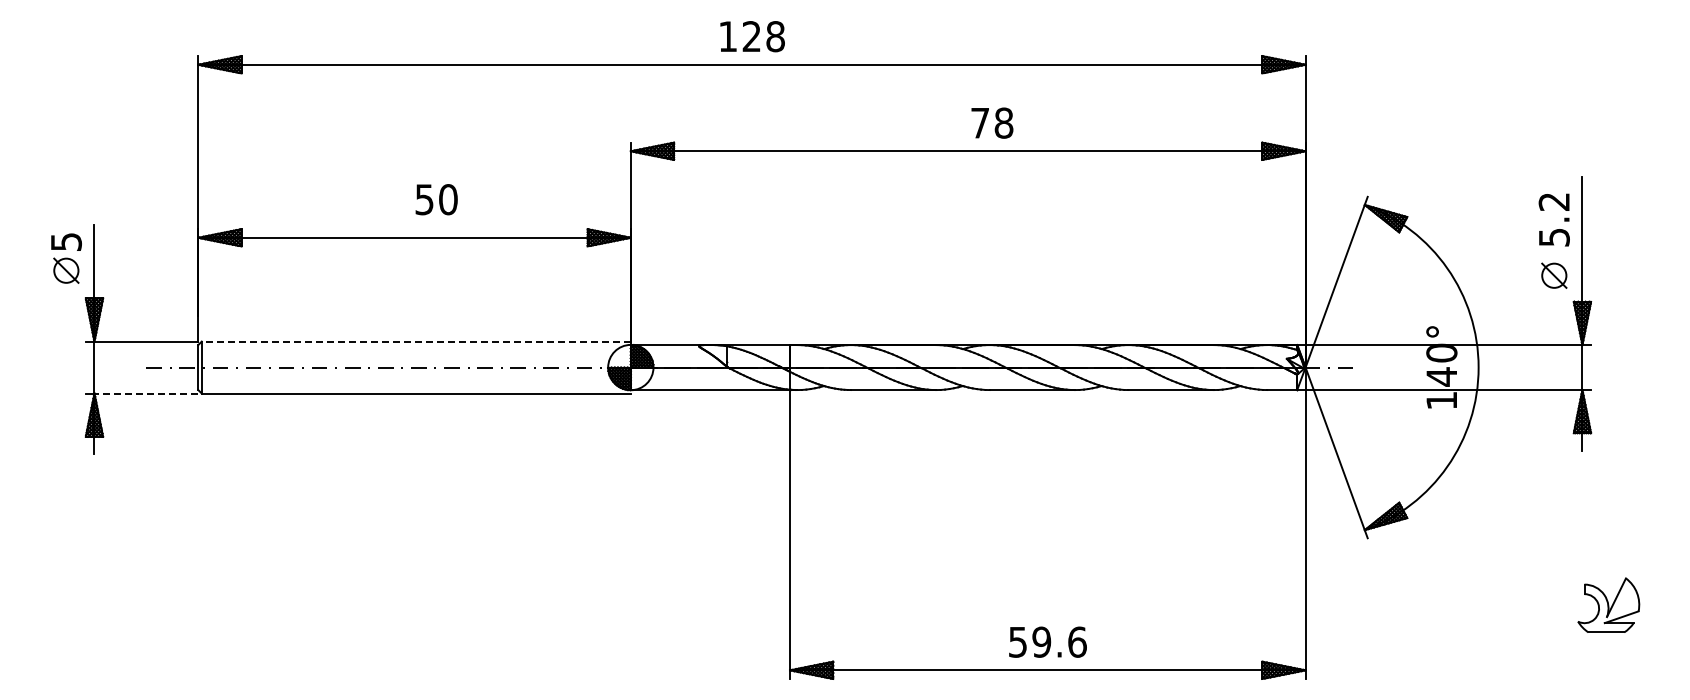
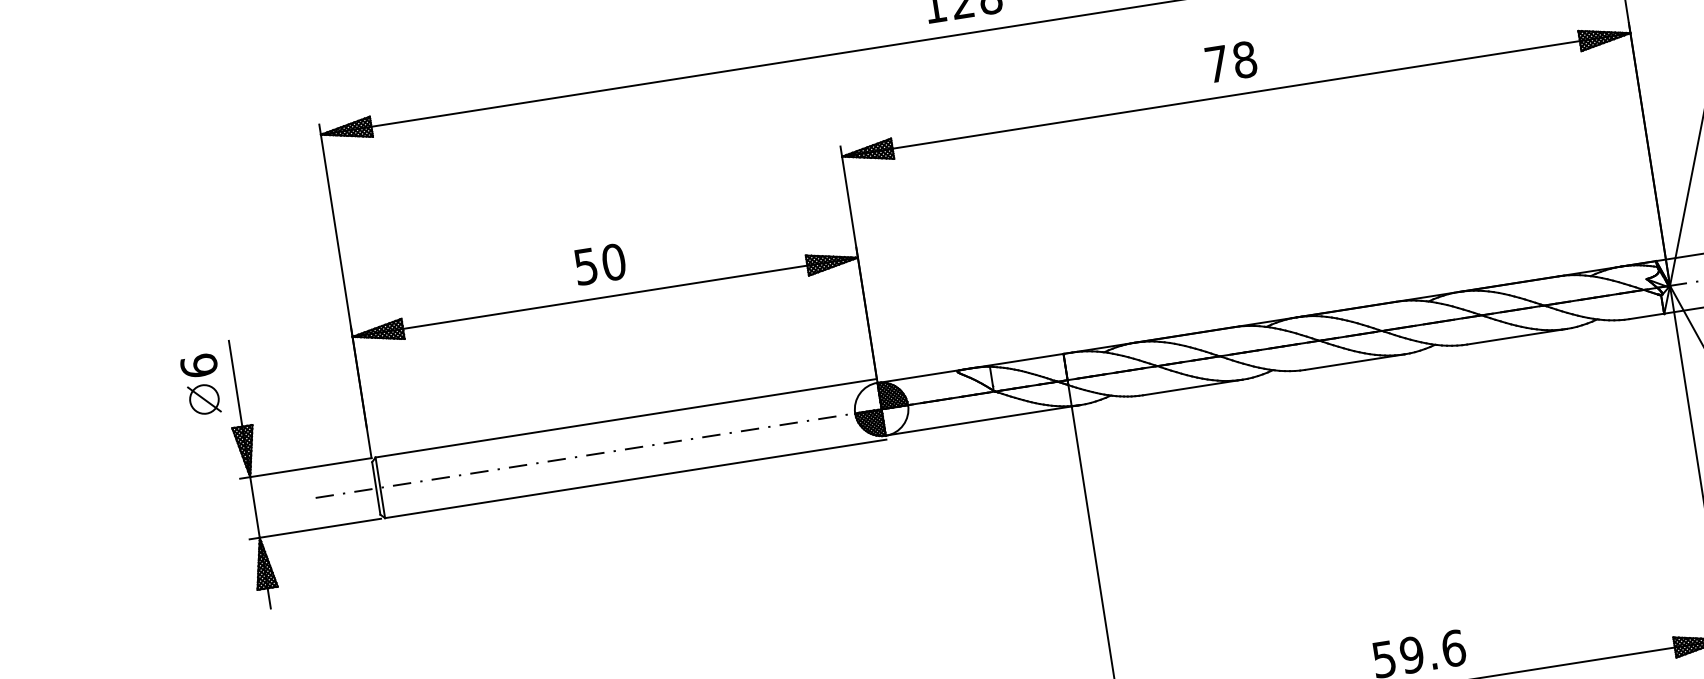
text: (992, 122) -> (1231, 61), moved
text: (436, 199) -> (599, 264), moved
text: (65, 241) -> (198, 365), 5 -> 6
line: (416, 341) -> (626, 418), dashed -> solid
line: (146, 393) -> (320, 528), dashed -> solid

